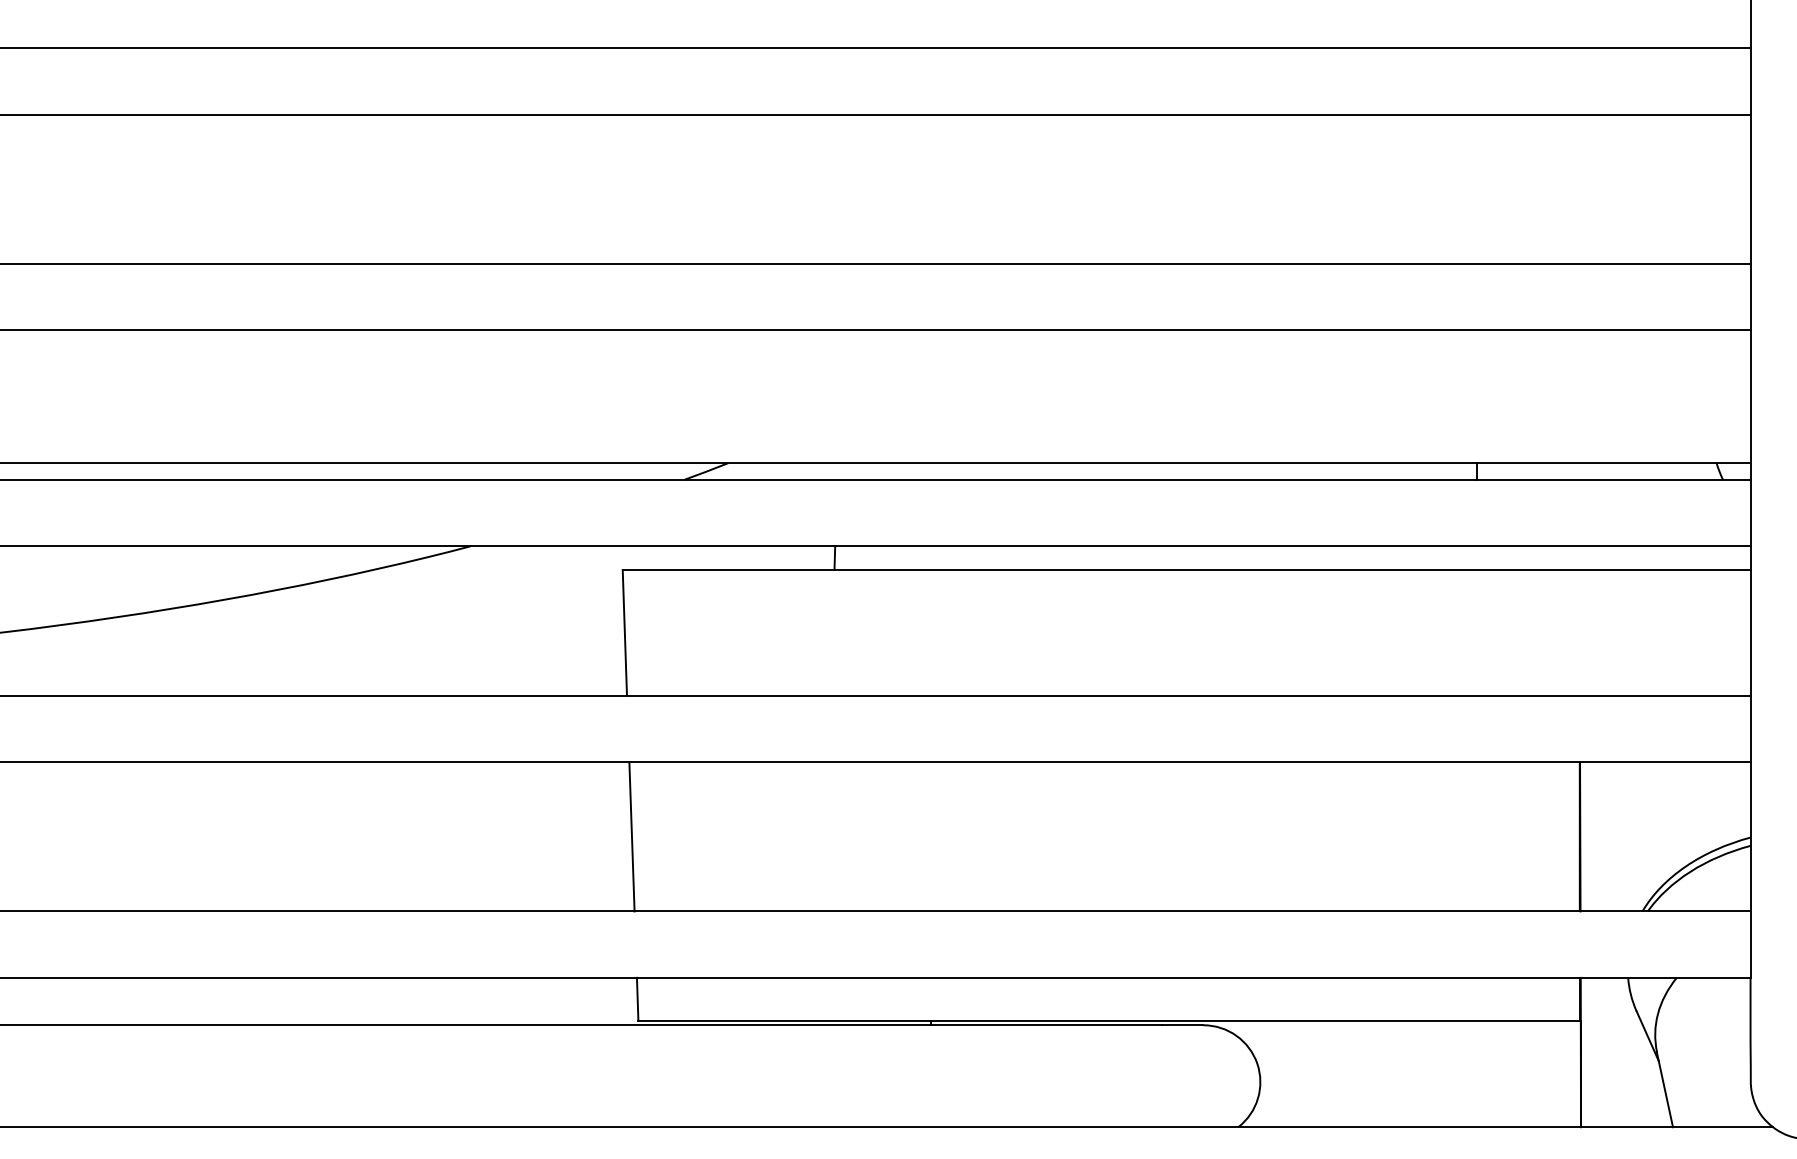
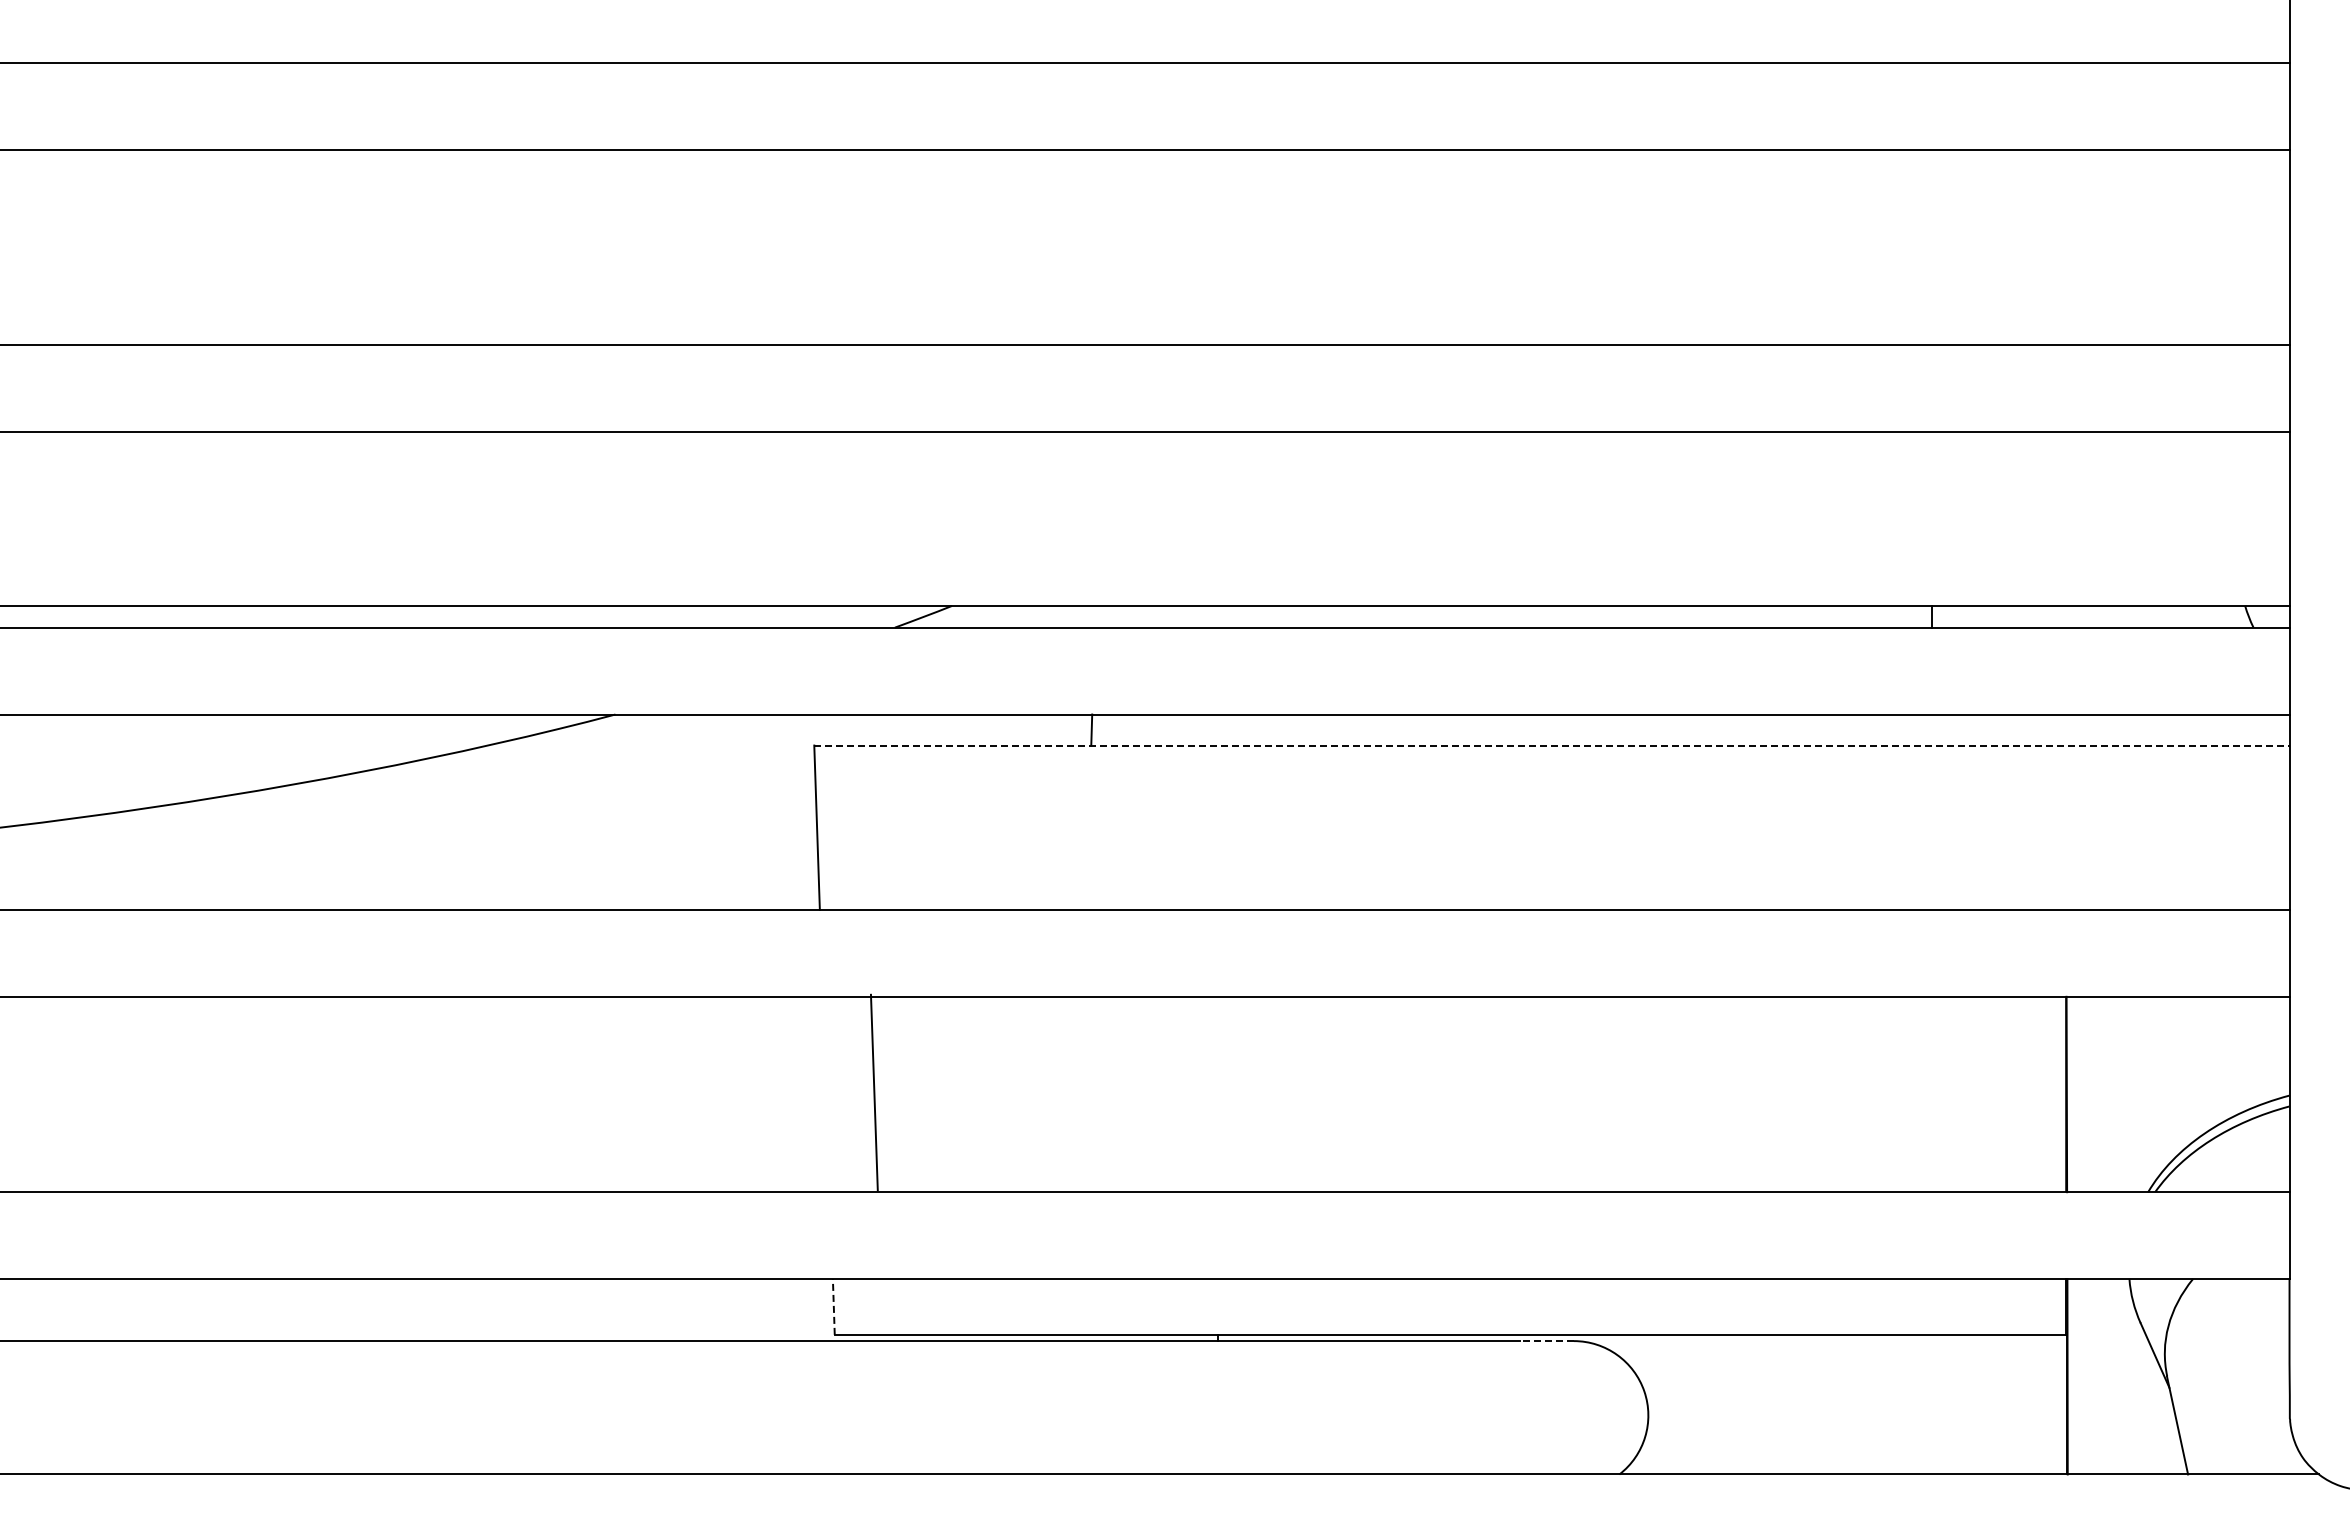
line: (1186, 569) -> (1551, 745), solid -> dashed
line: (631, 836) -> (873, 1092), moved
line: (637, 998) -> (833, 1306), solid -> dashed
line: (1182, 1025) -> (1546, 1341), solid -> dashed

